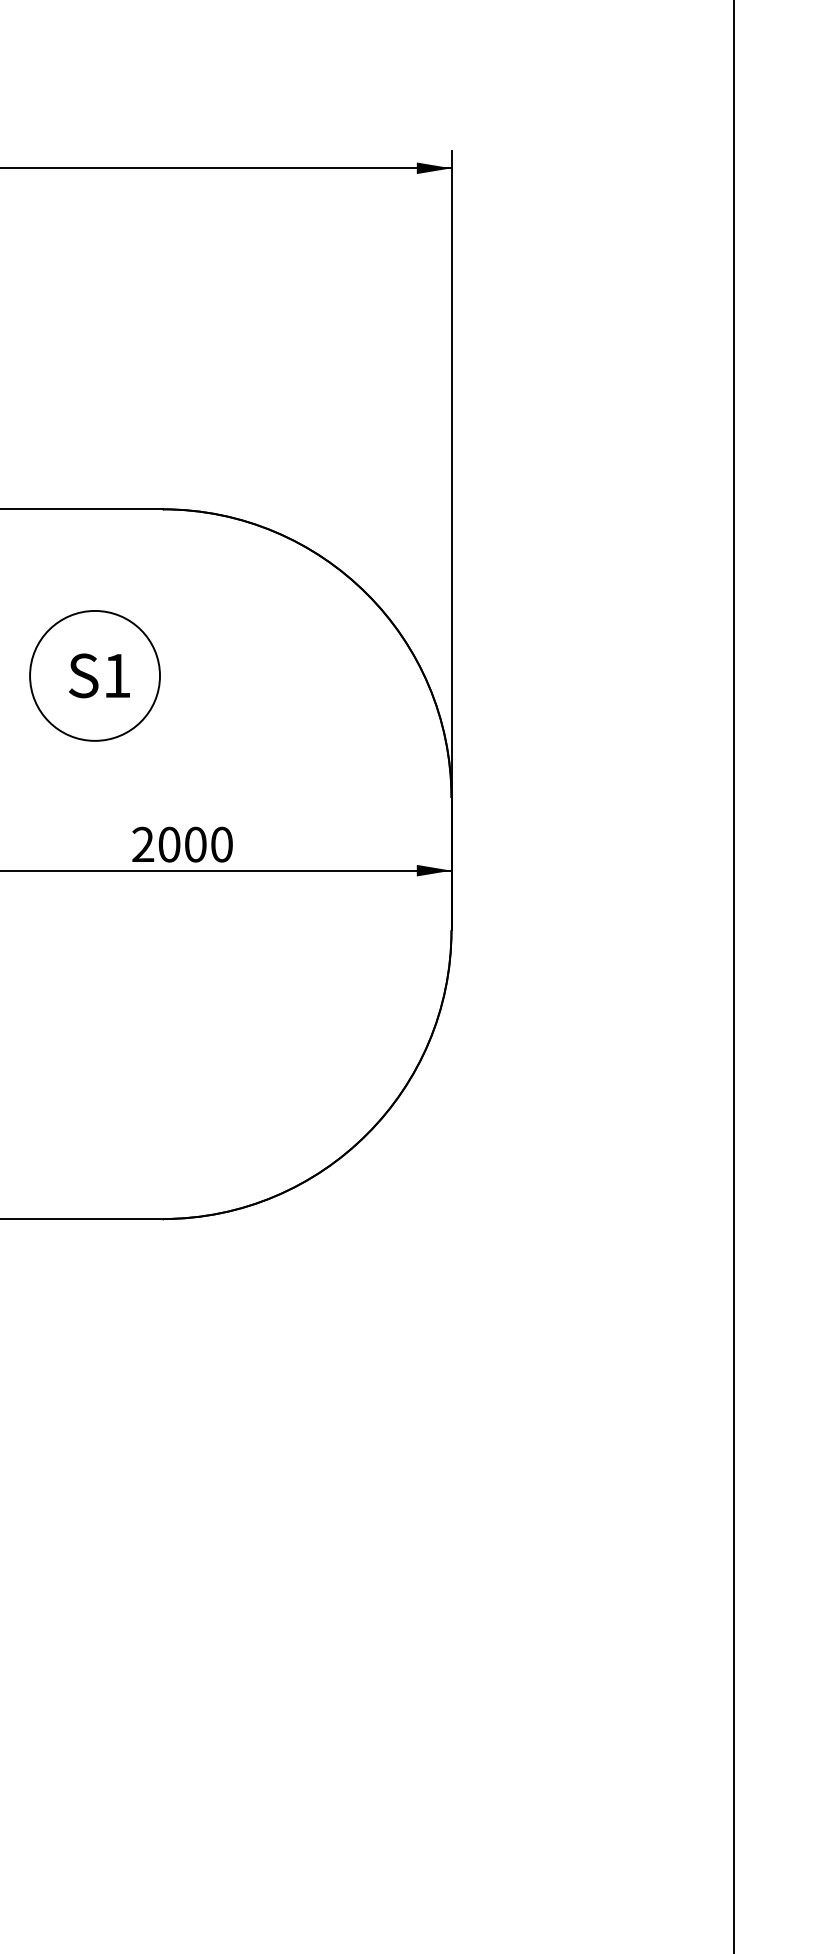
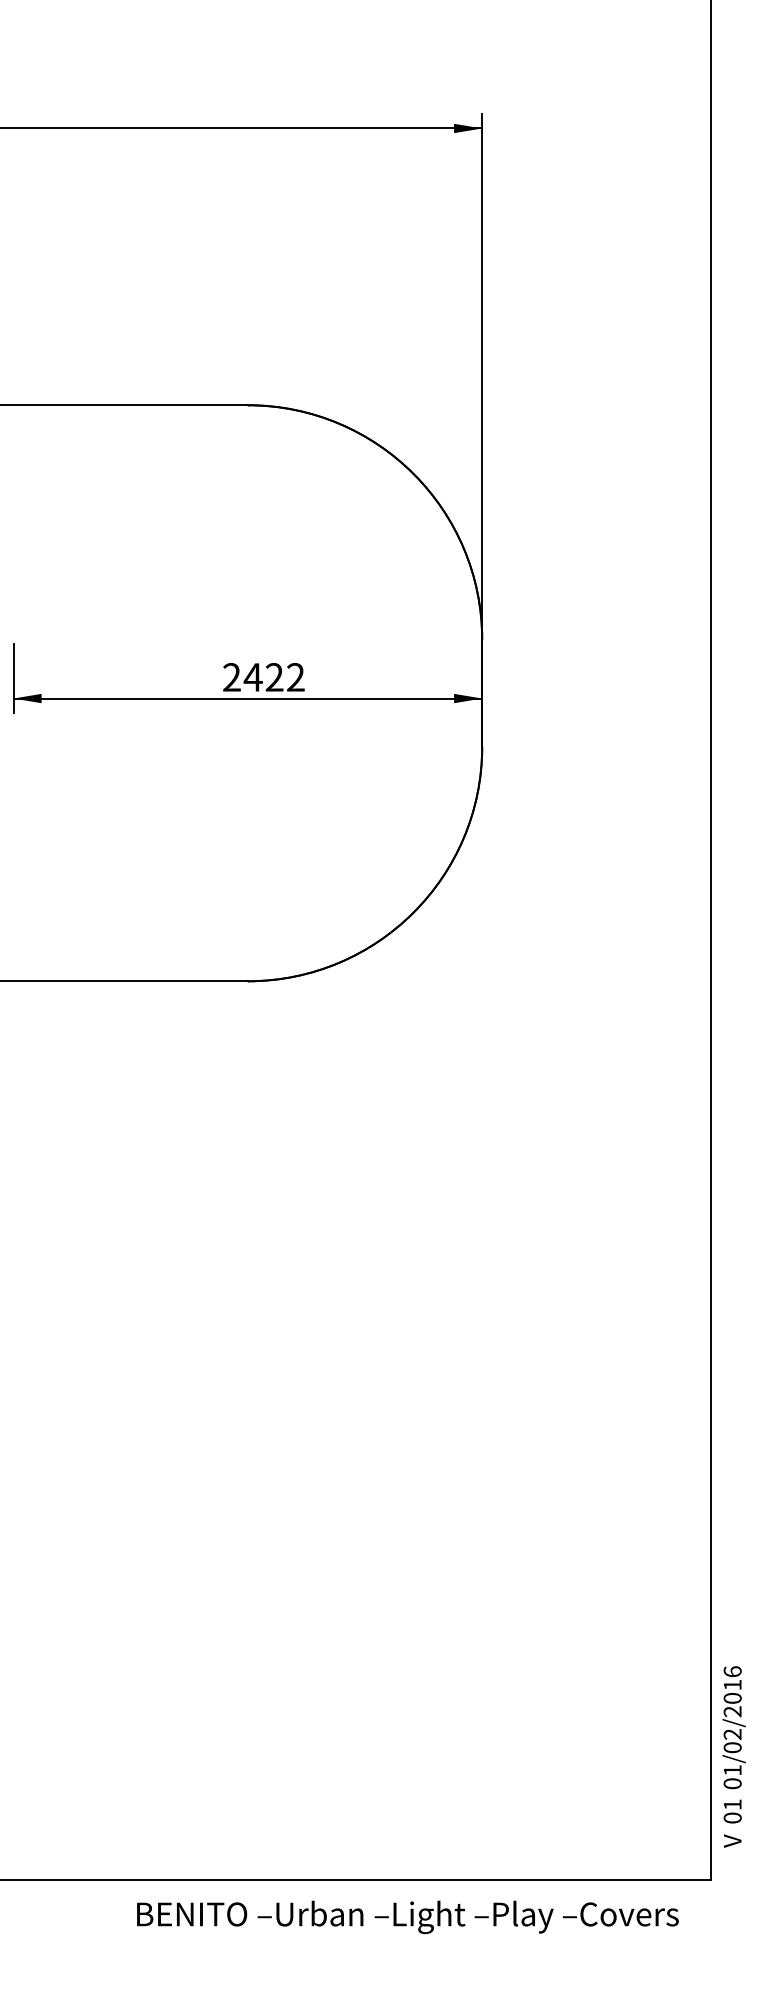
part: (94, 675) -> (192, 540), removed
text: (194, 844) -> (273, 677), 2000 -> 2422

